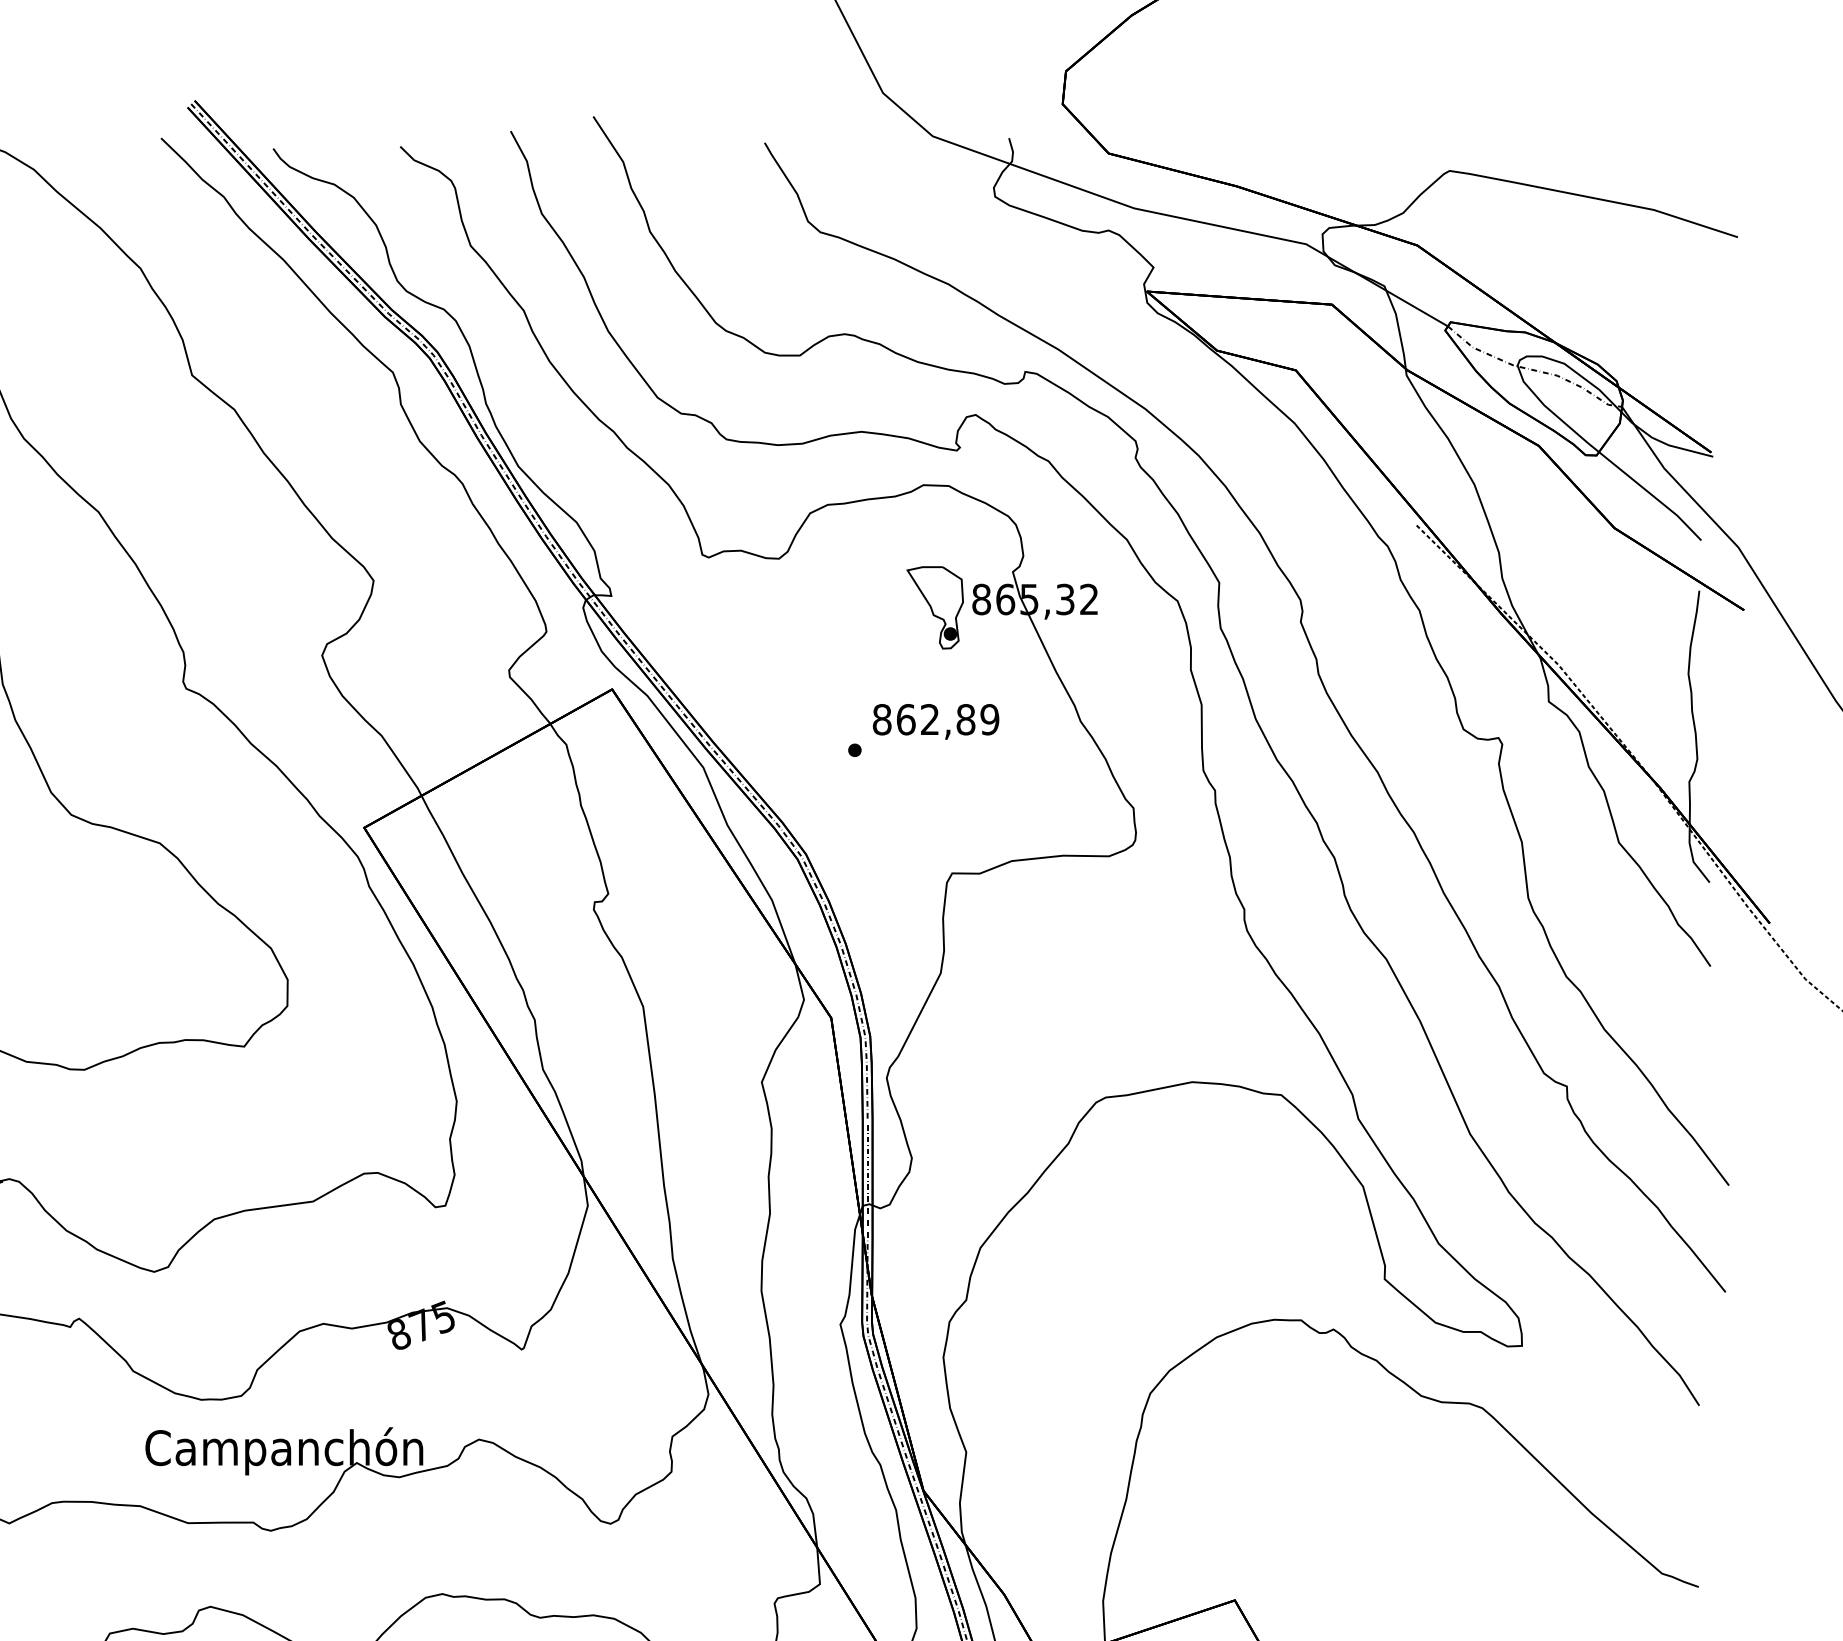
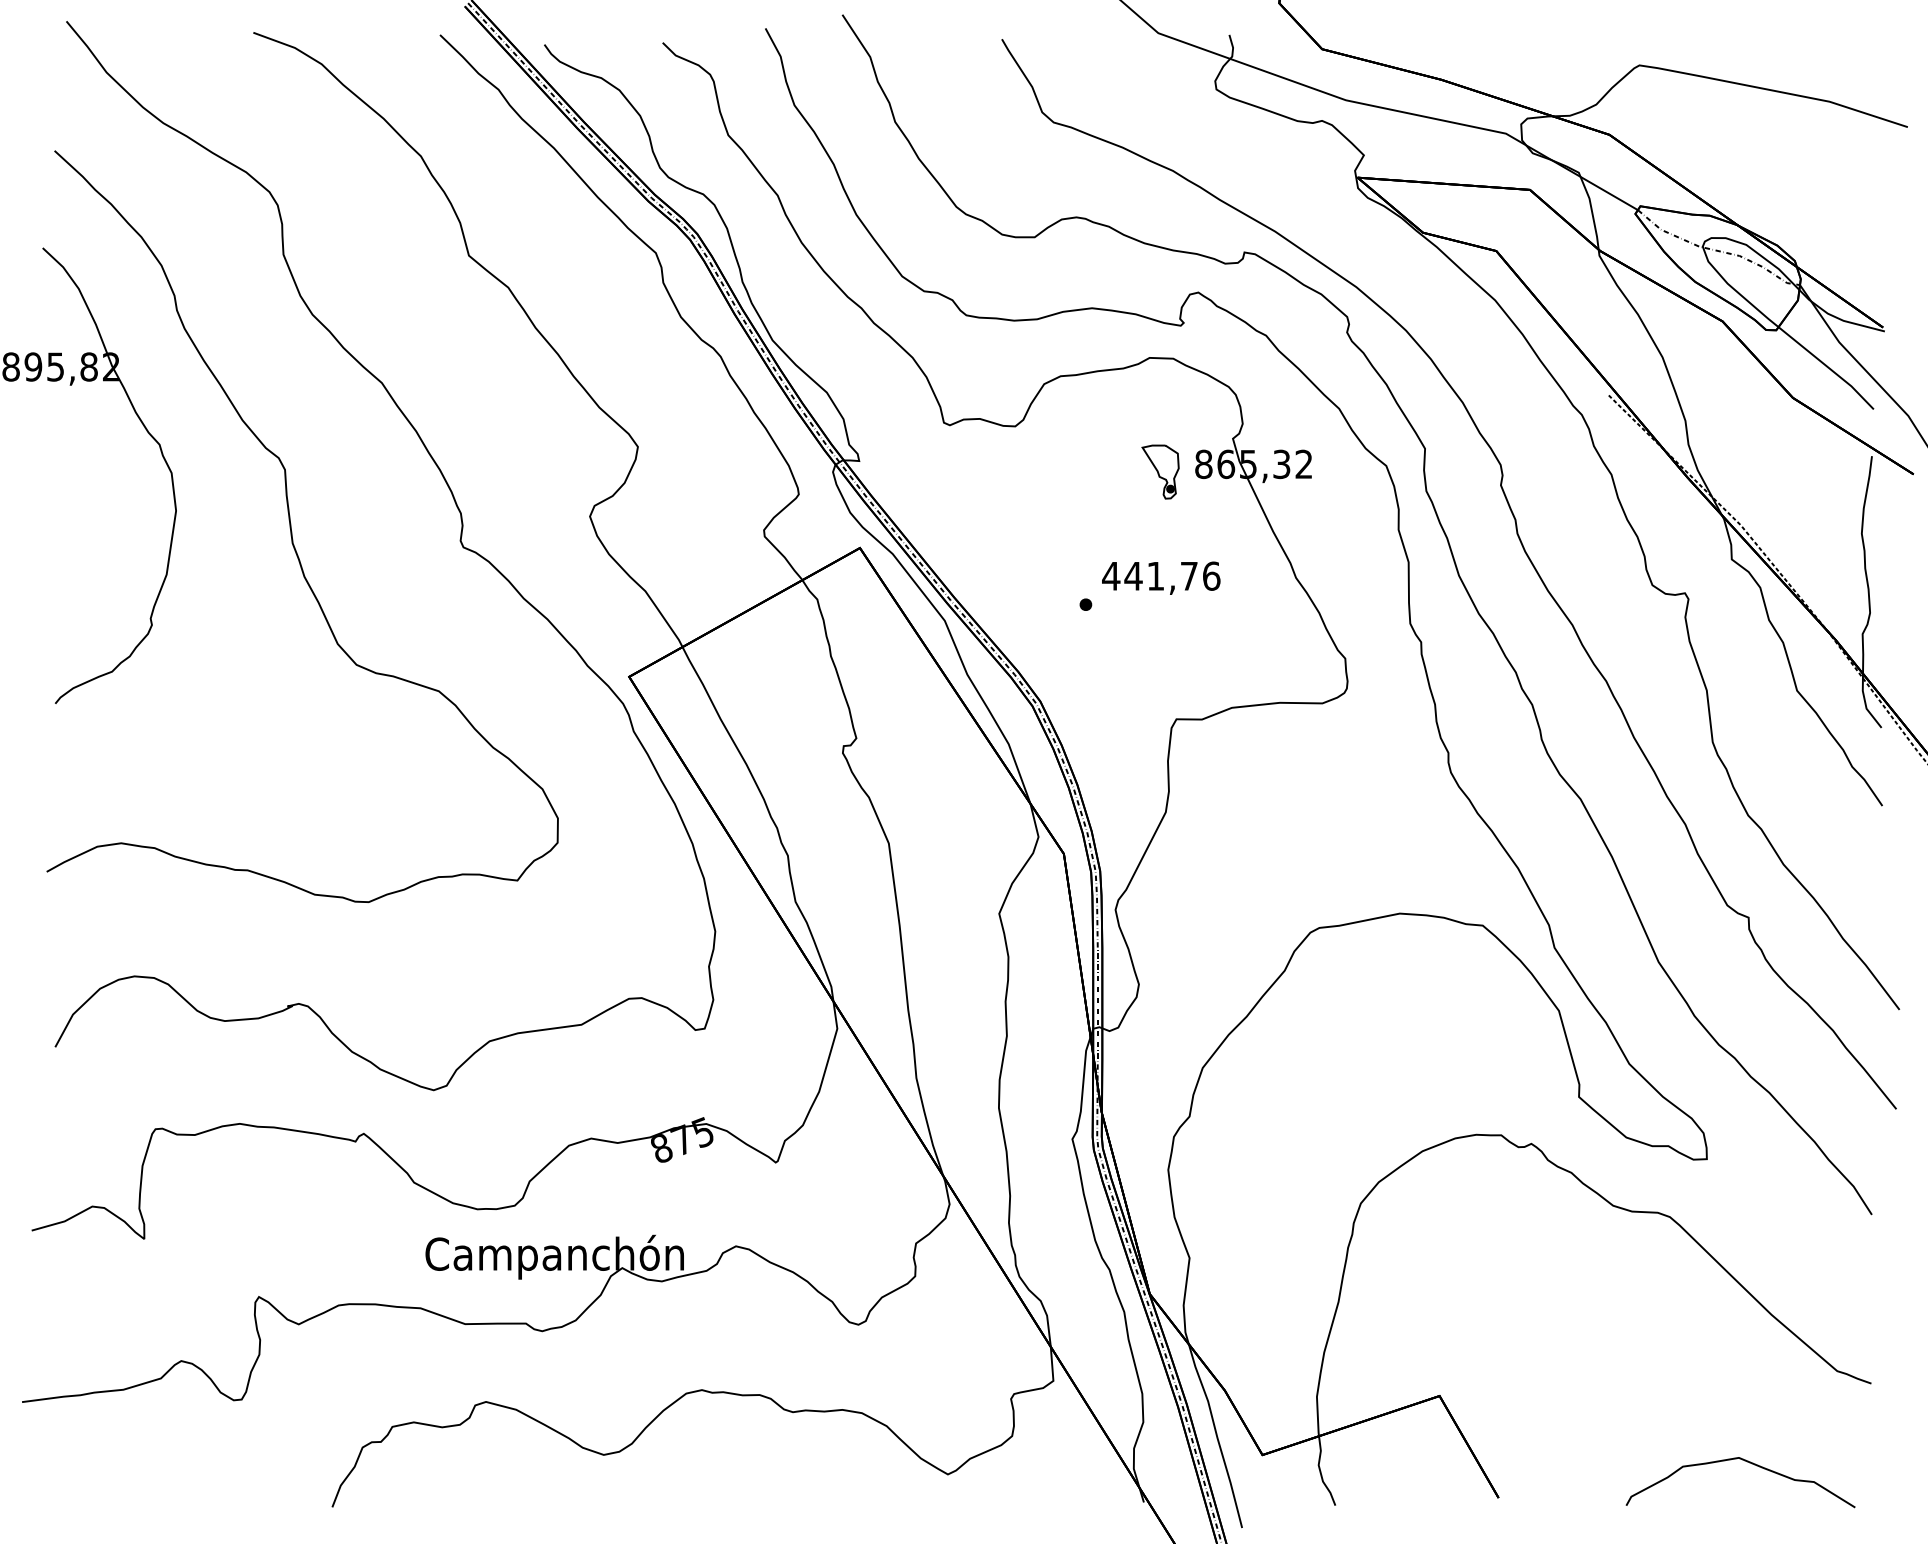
part: (935, 607) -> (1160, 471), size x0.7
text: (936, 718) -> (1161, 575), 862,89 -> 441,76

